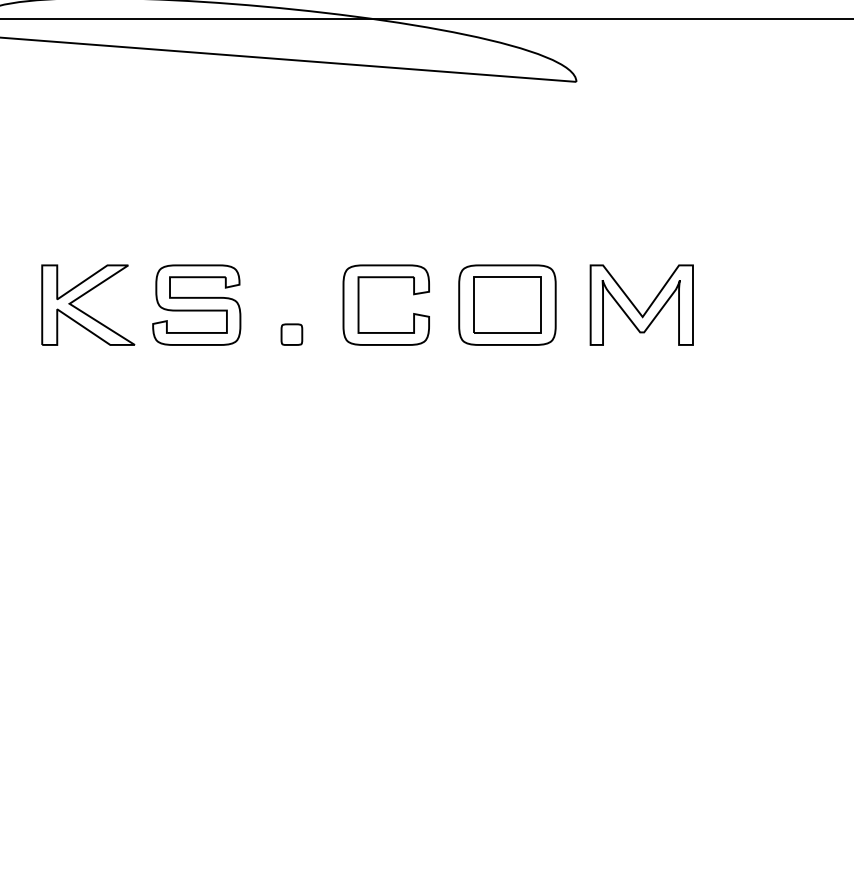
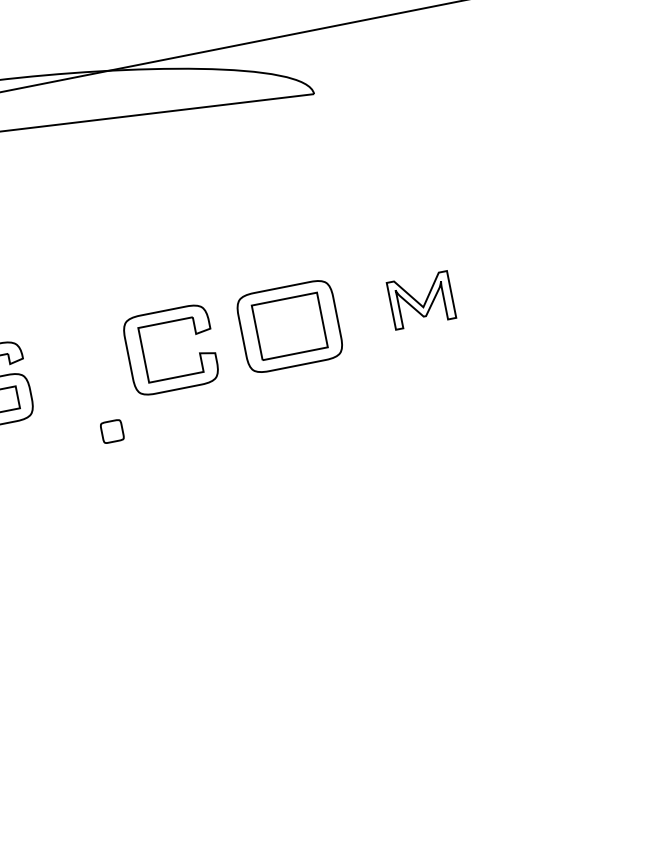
part: (641, 304) -> (421, 299), size x0.6
part: (291, 334) -> (111, 431), moved

